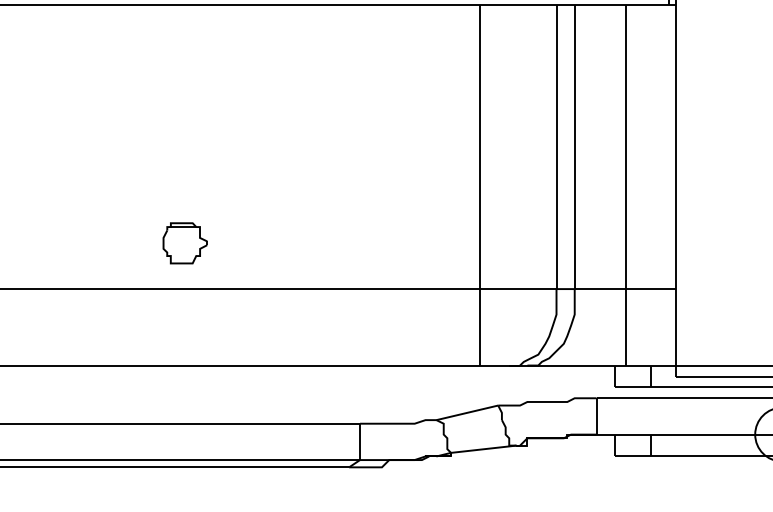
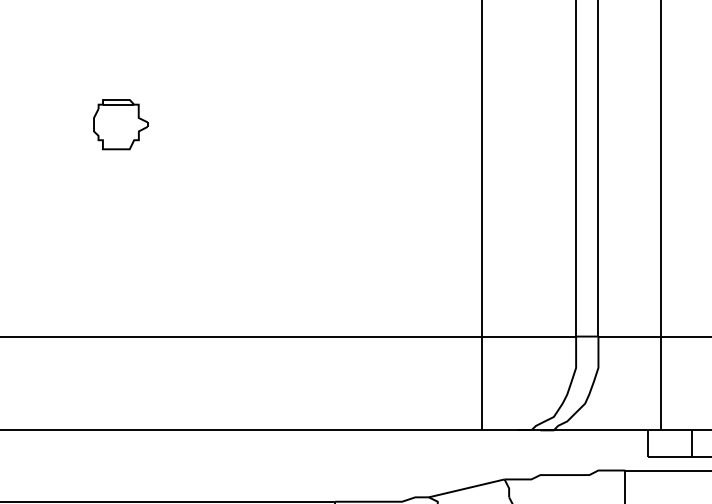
part: (184, 243) -> (119, 124), moved

